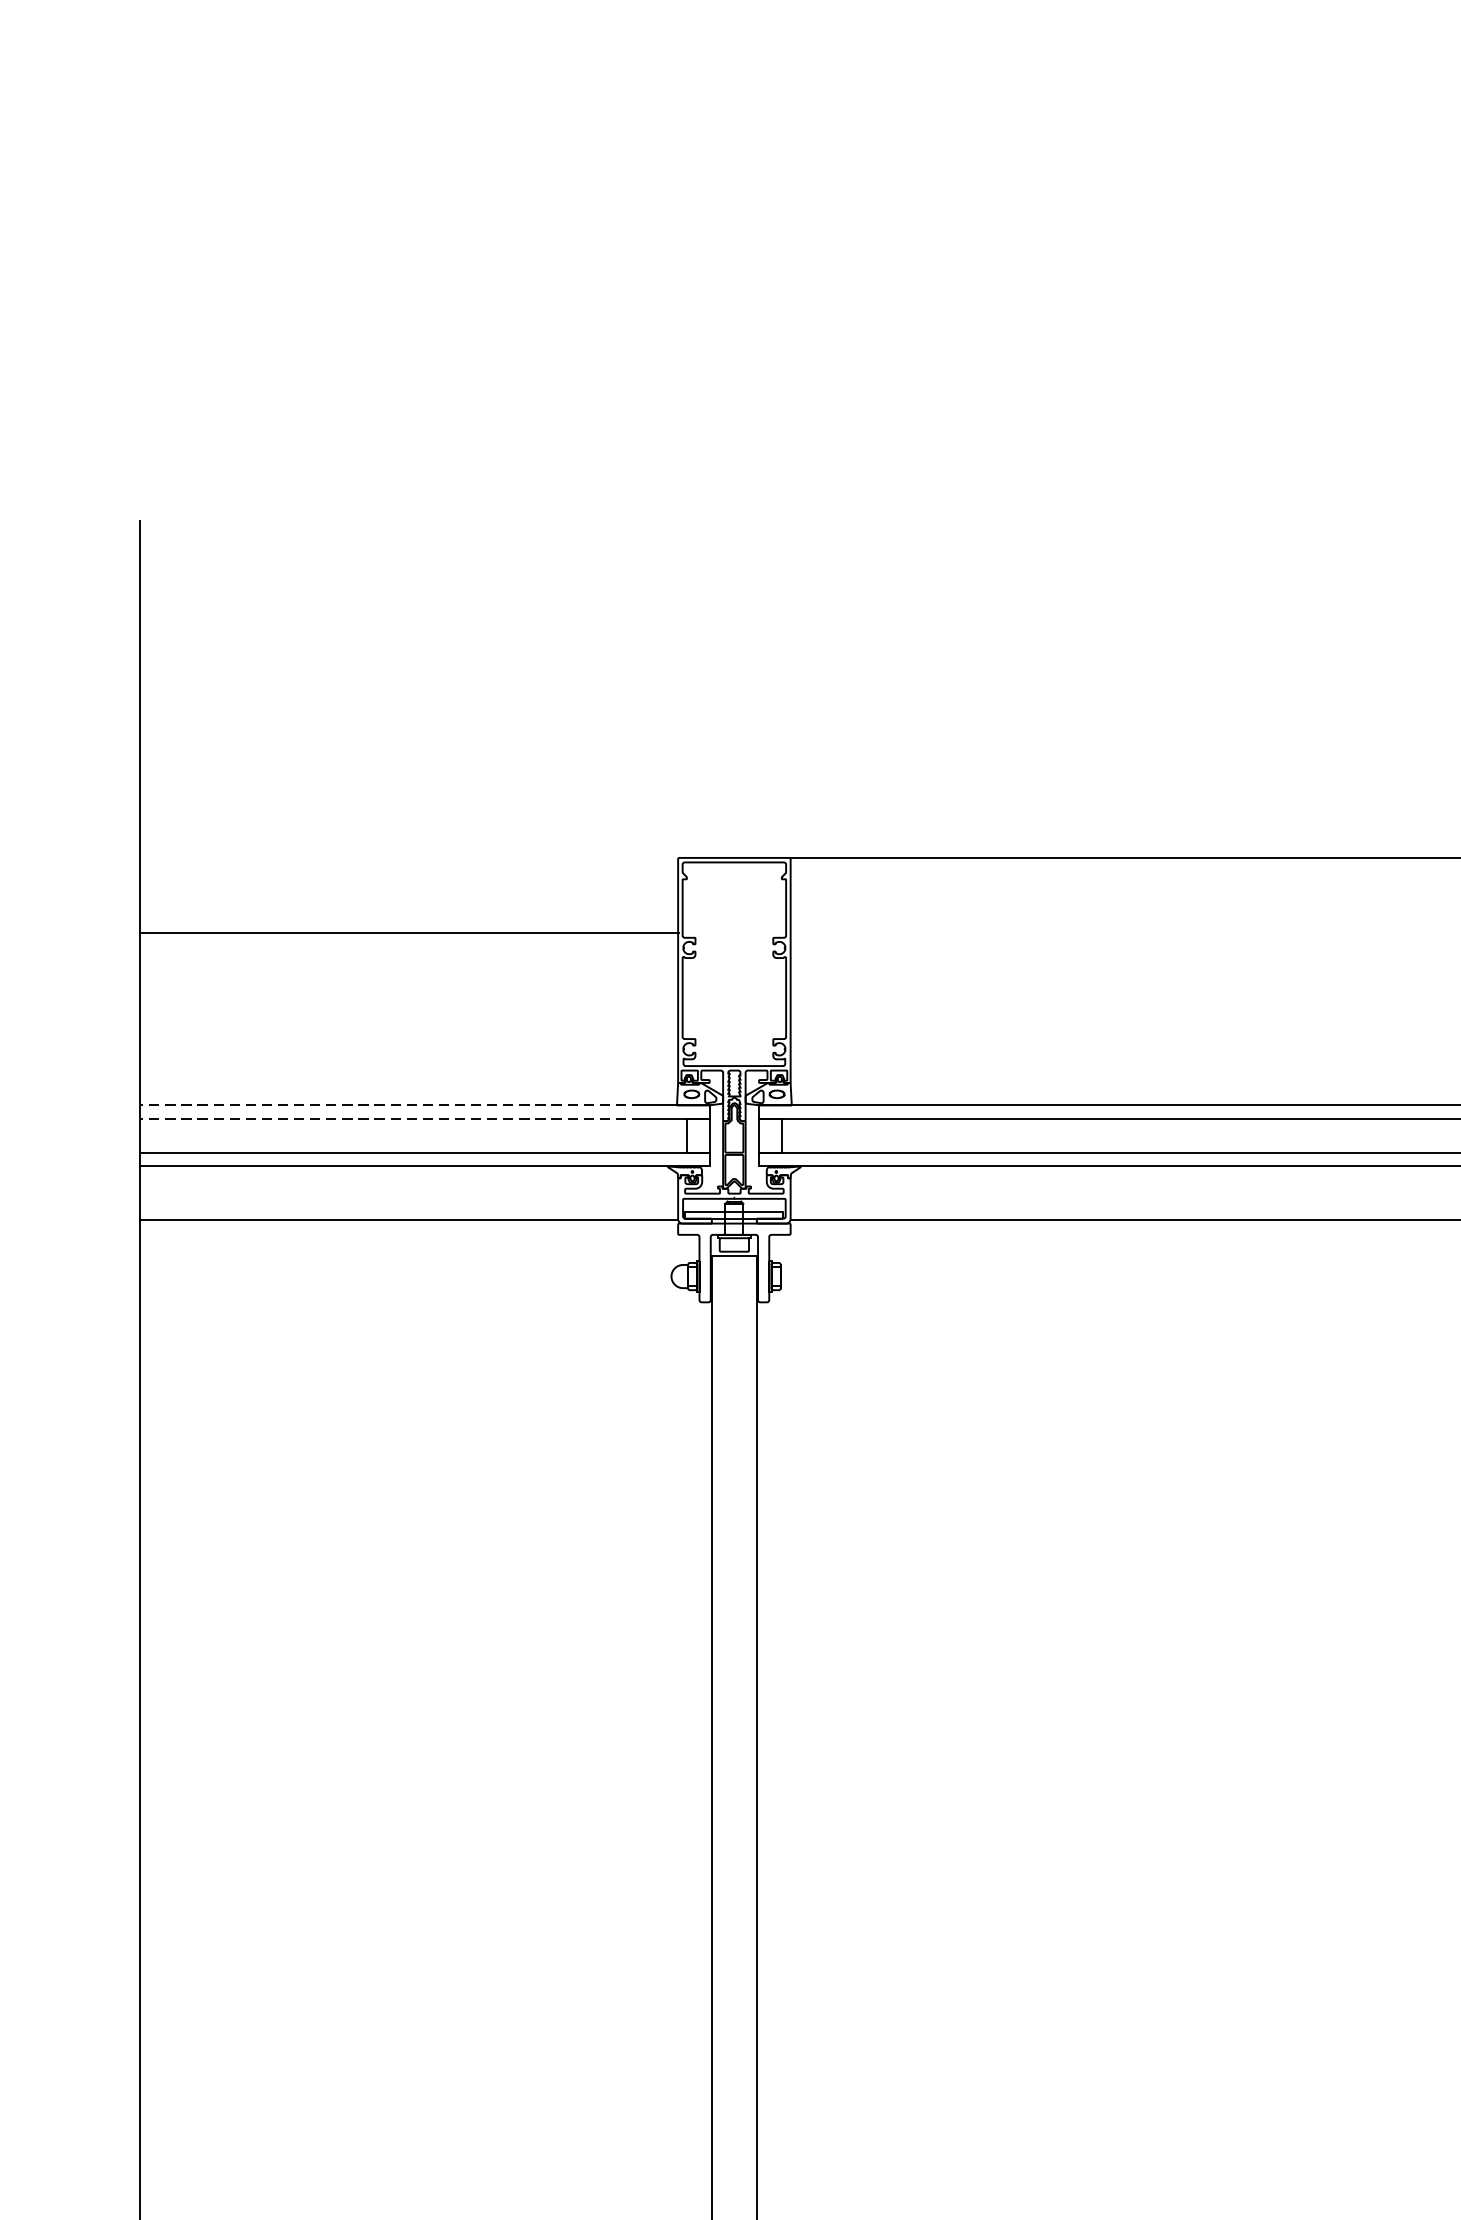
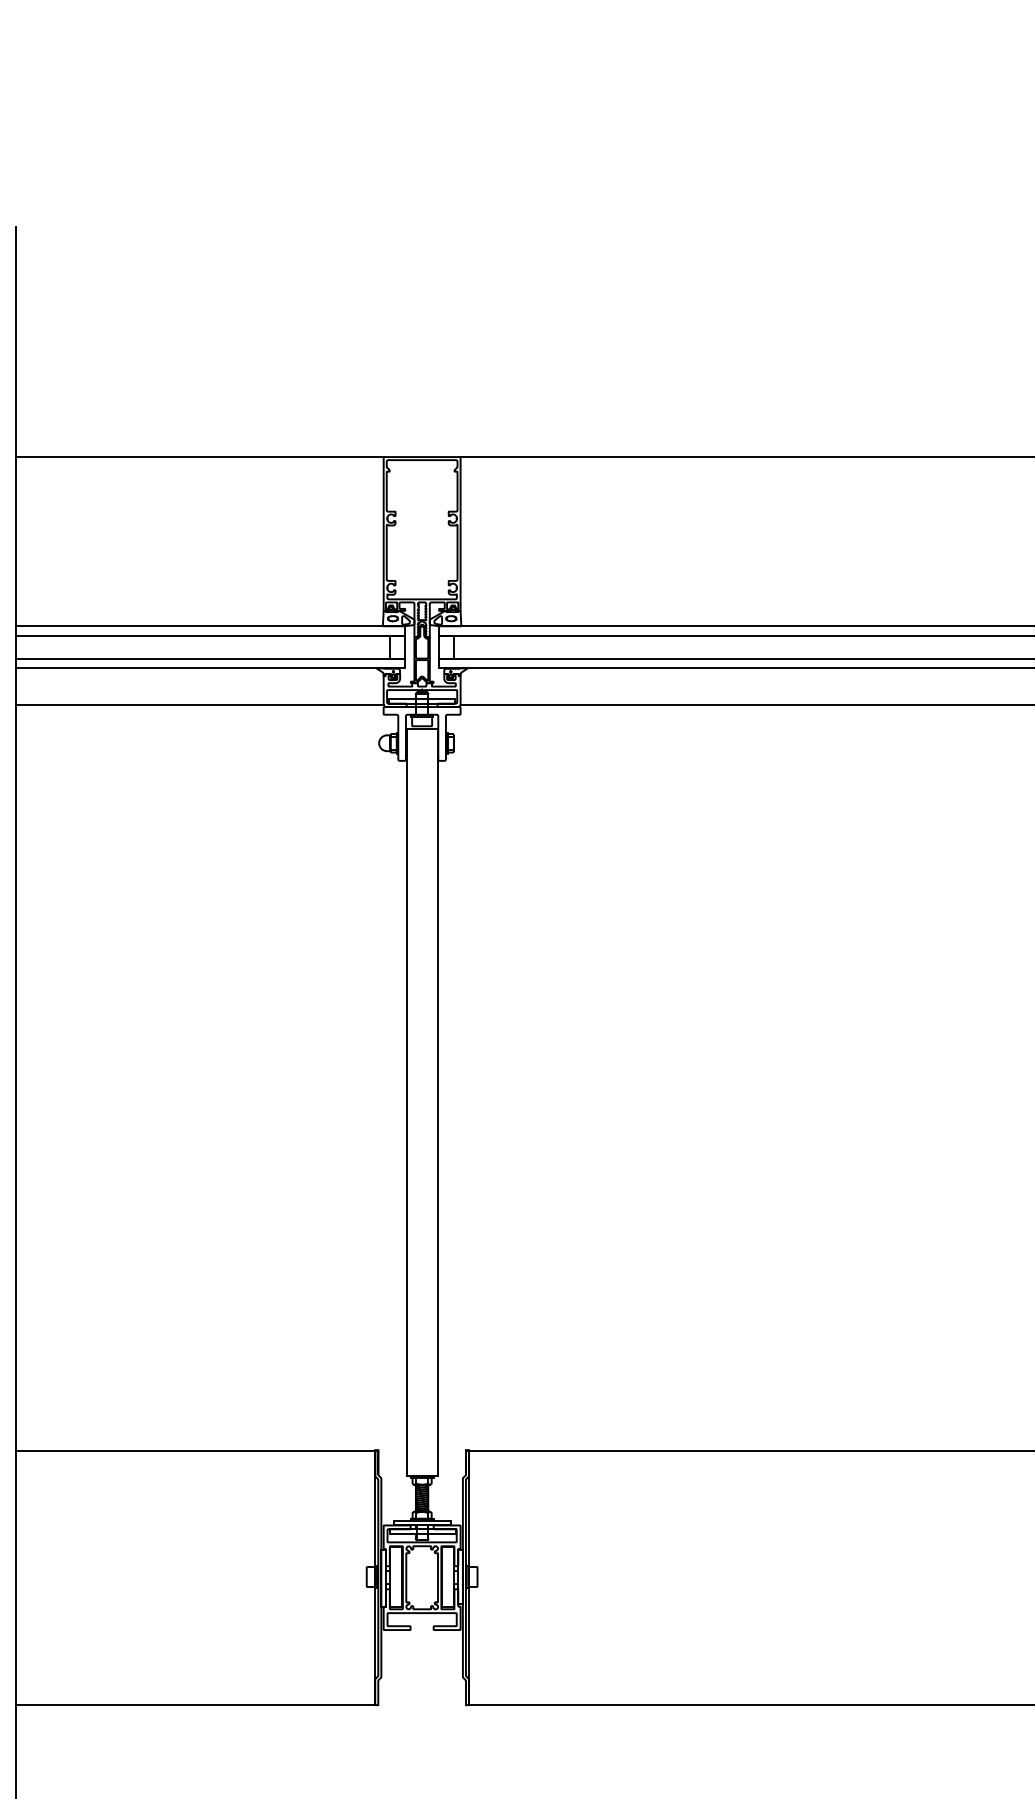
line: (408, 933) -> (199, 457), moved
line: (391, 1105) -> (187, 626), dashed -> solid
line: (391, 1118) -> (187, 635), dashed -> solid

